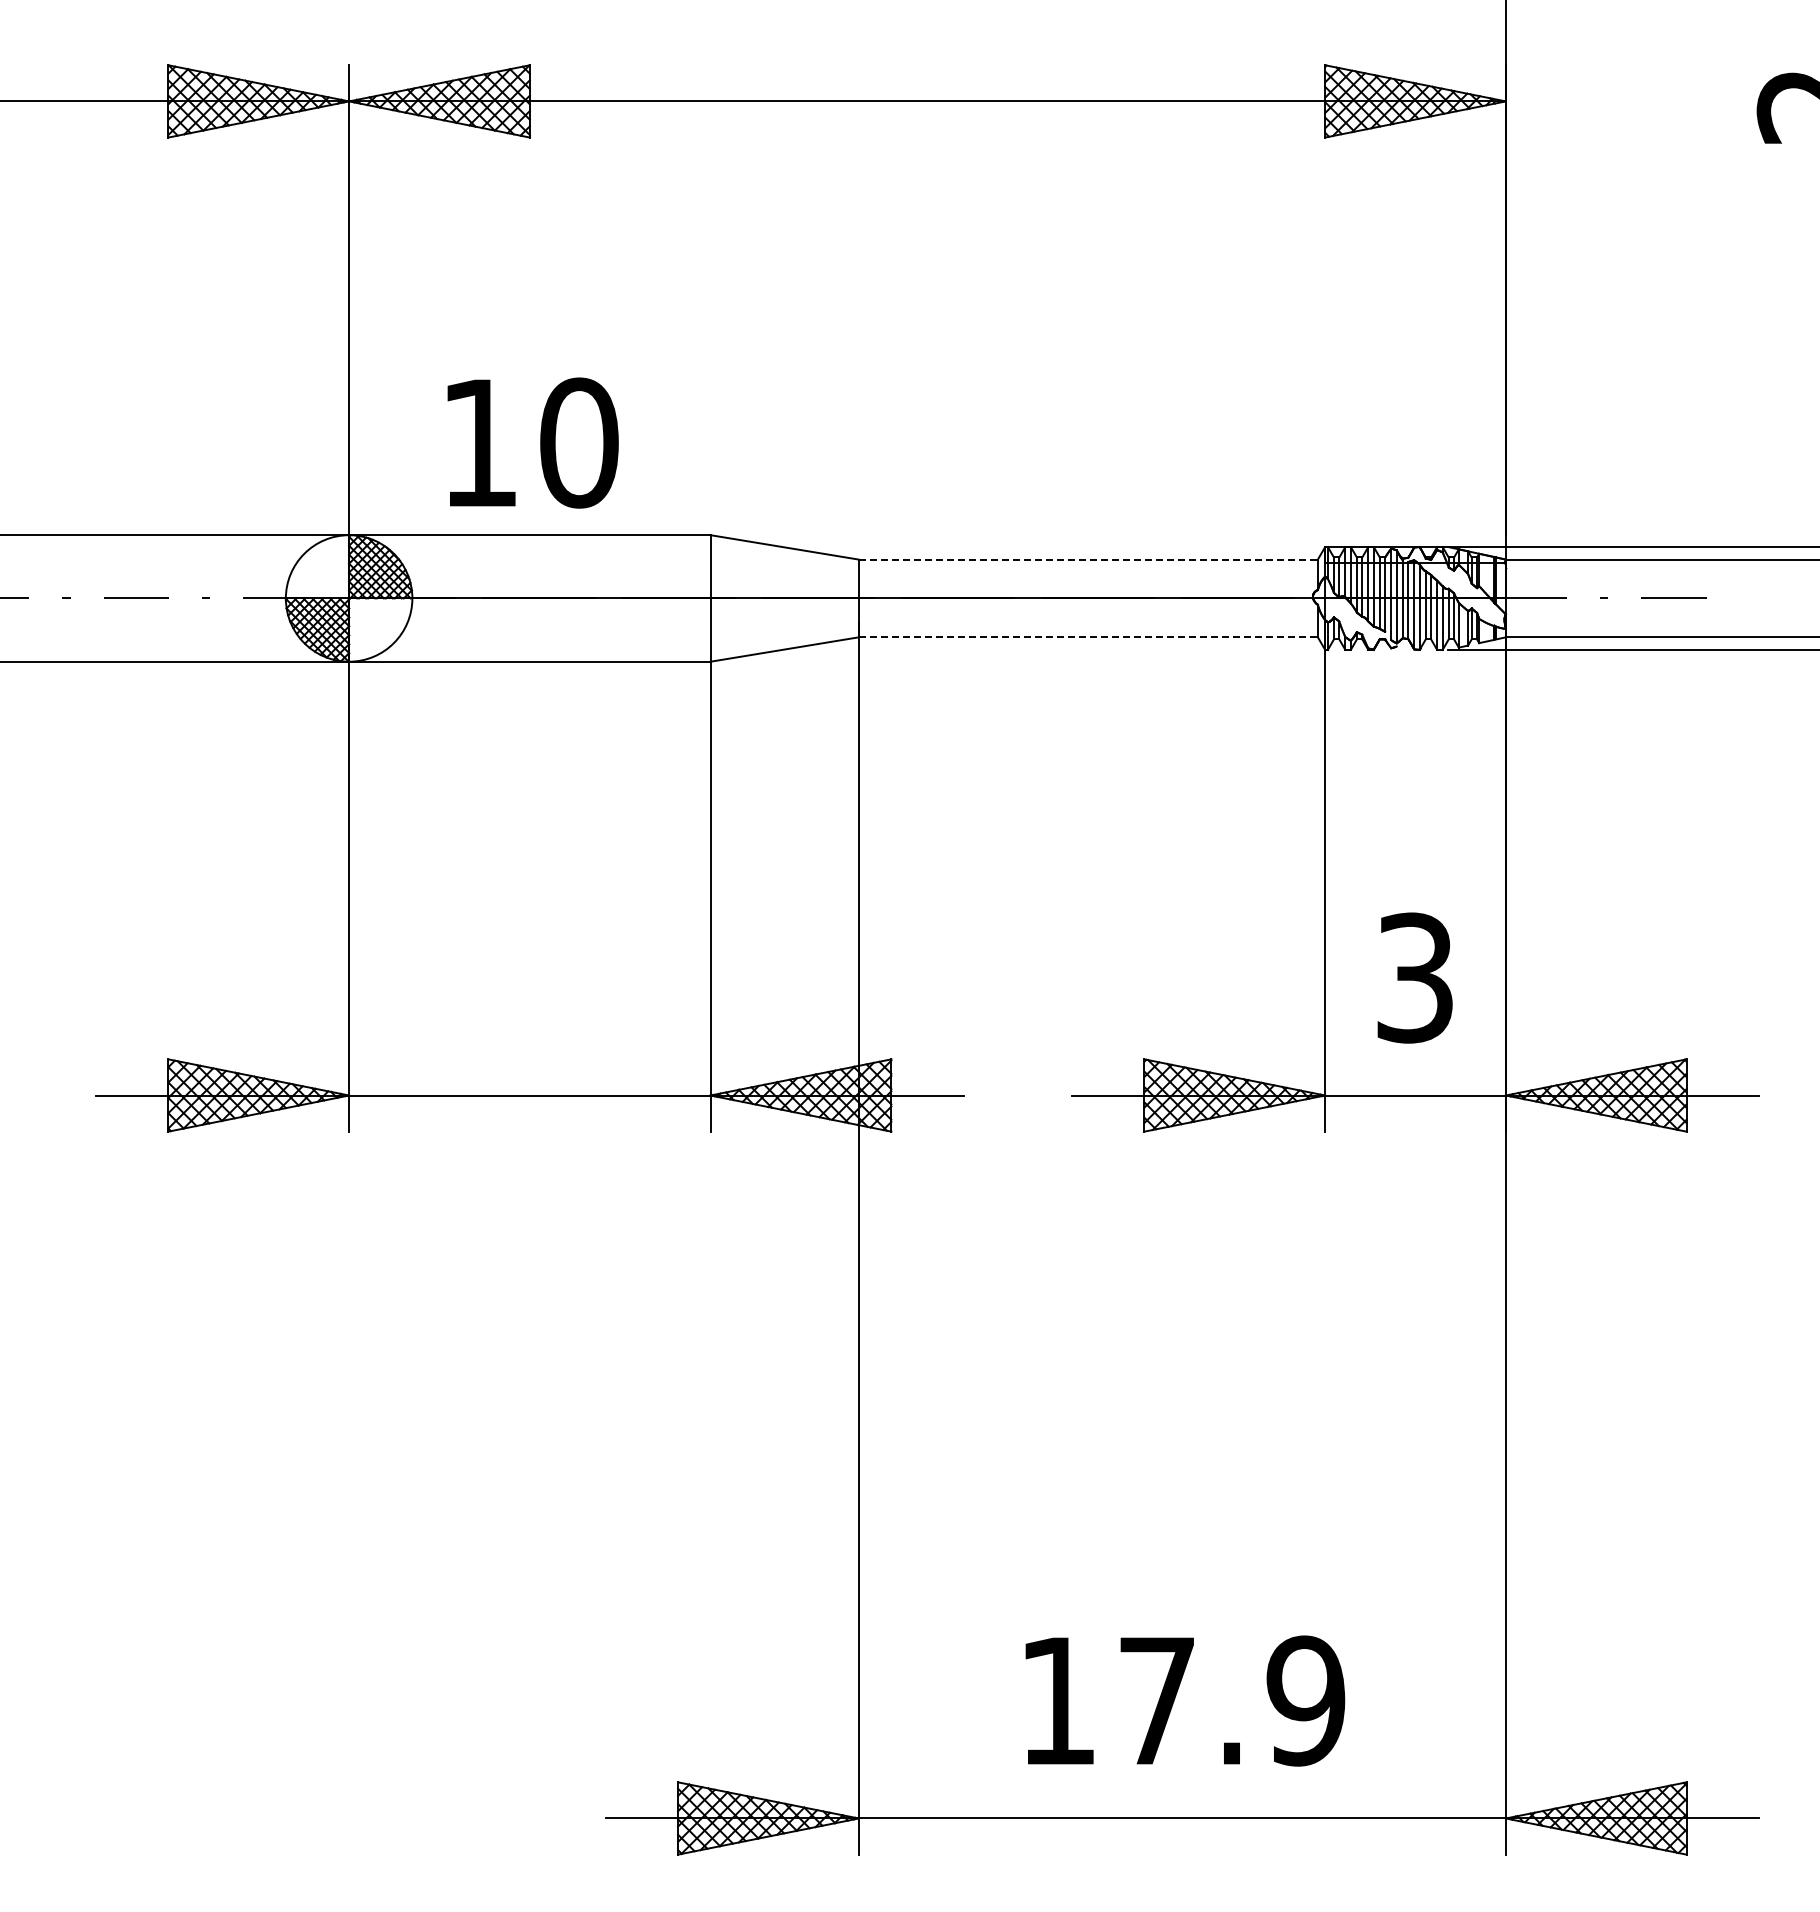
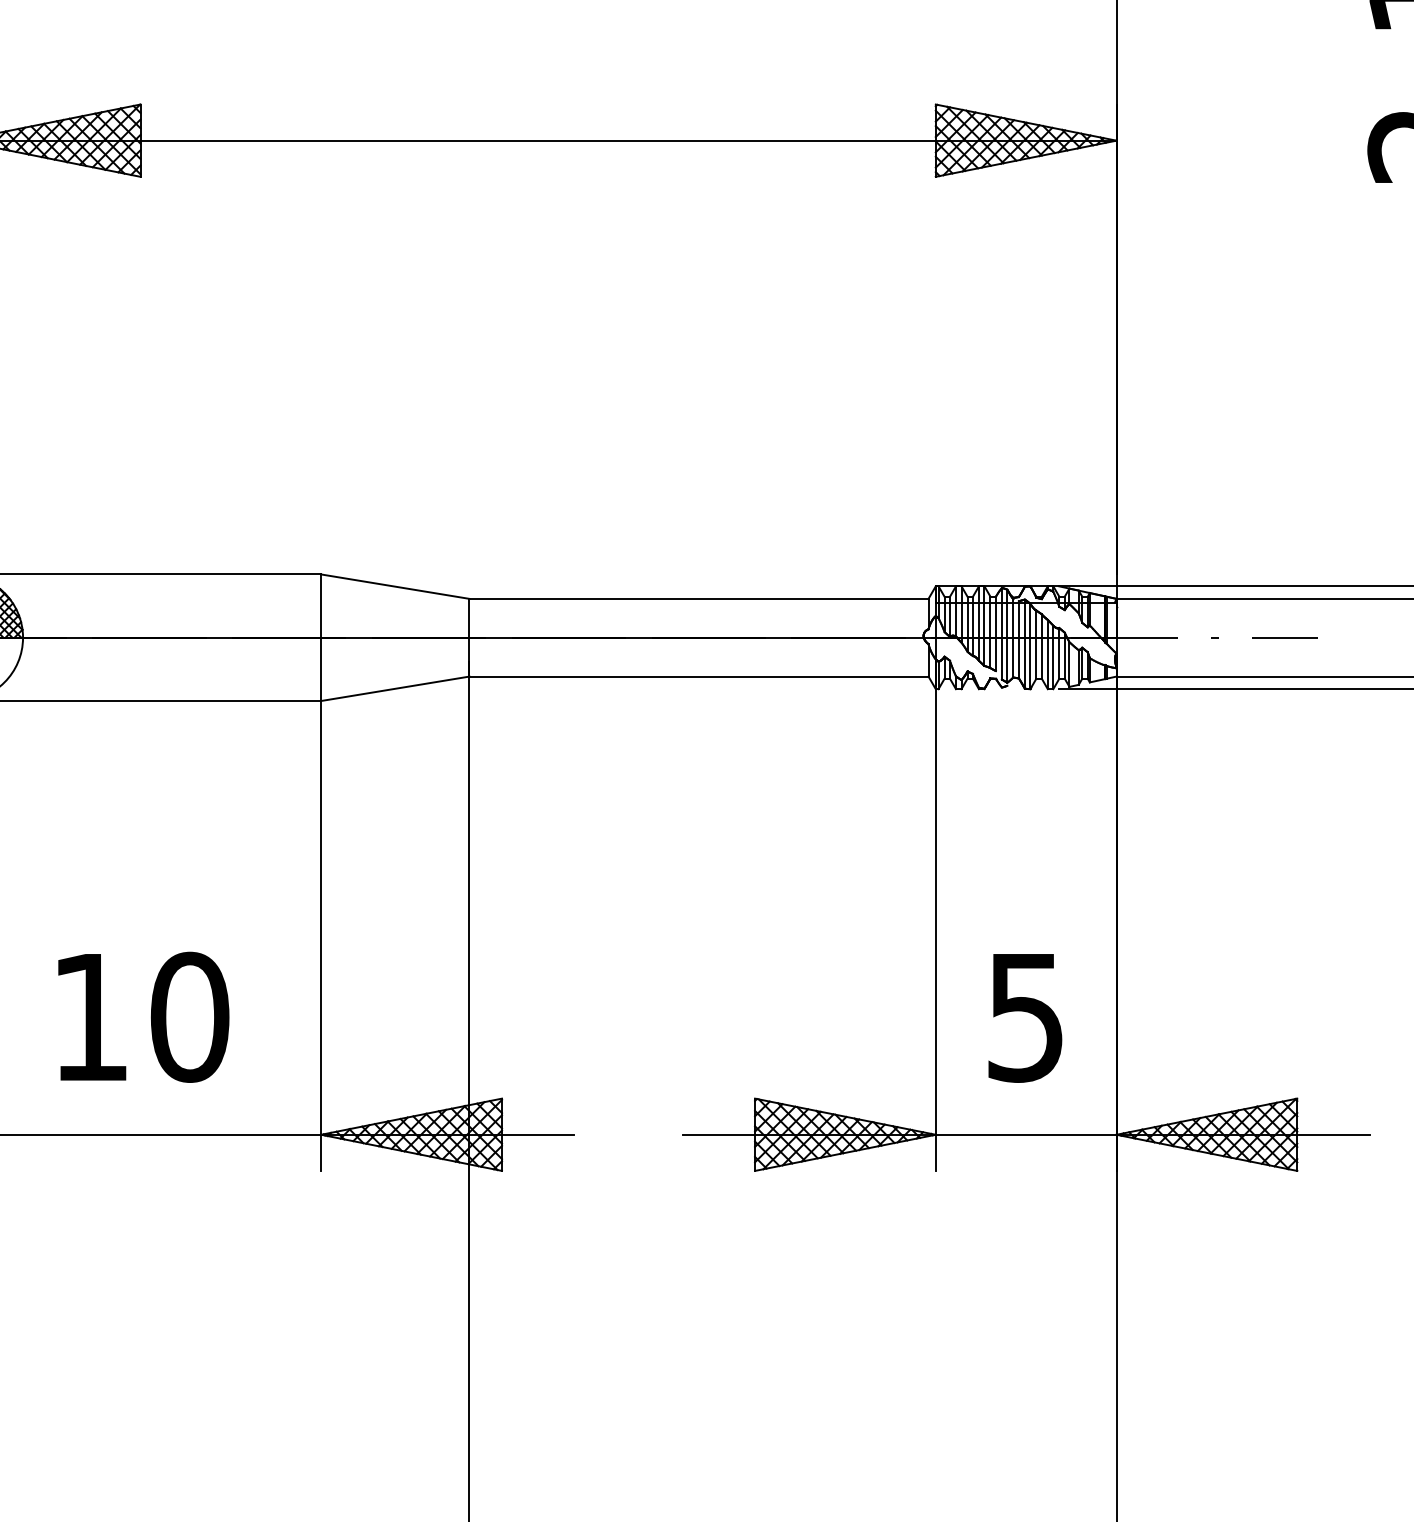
text: (532, 442) -> (143, 1016), moved
line: (1088, 559) -> (699, 598), dashed -> solid
line: (1088, 637) -> (699, 676), dashed -> solid
text: (1414, 977) -> (1025, 1016), 3 -> 5

